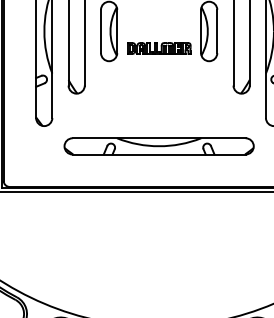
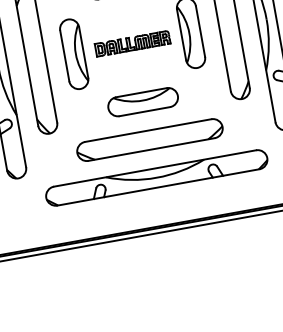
part: (159, 48) -> (133, 43), moved
part: (158, 81) -> (142, 102), added
part: (159, 113) -> (150, 139), added

